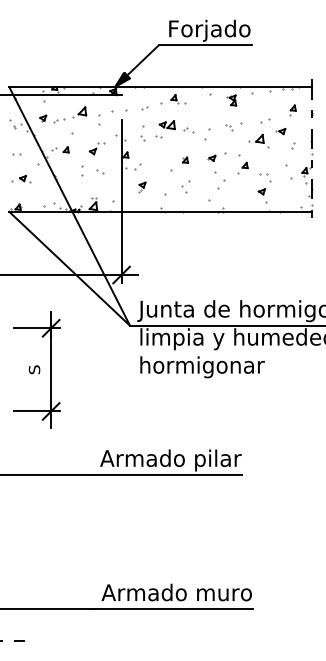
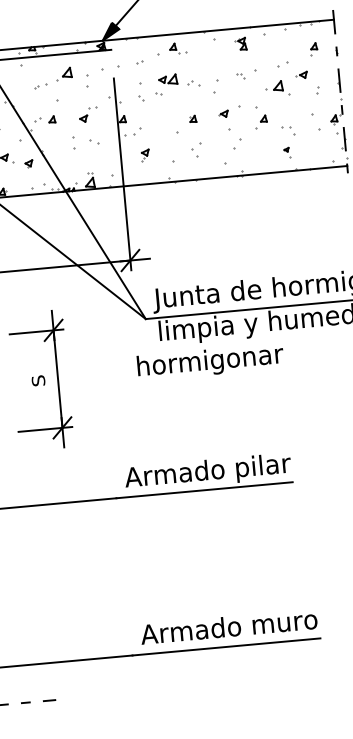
part: (43, 118) -> (29, 163), moved
part: (262, 195) -> (287, 152), size x0.6
text: (202, 367) -> (210, 362), moved

